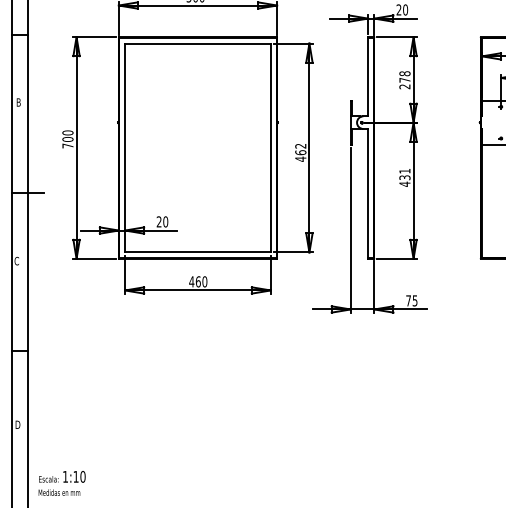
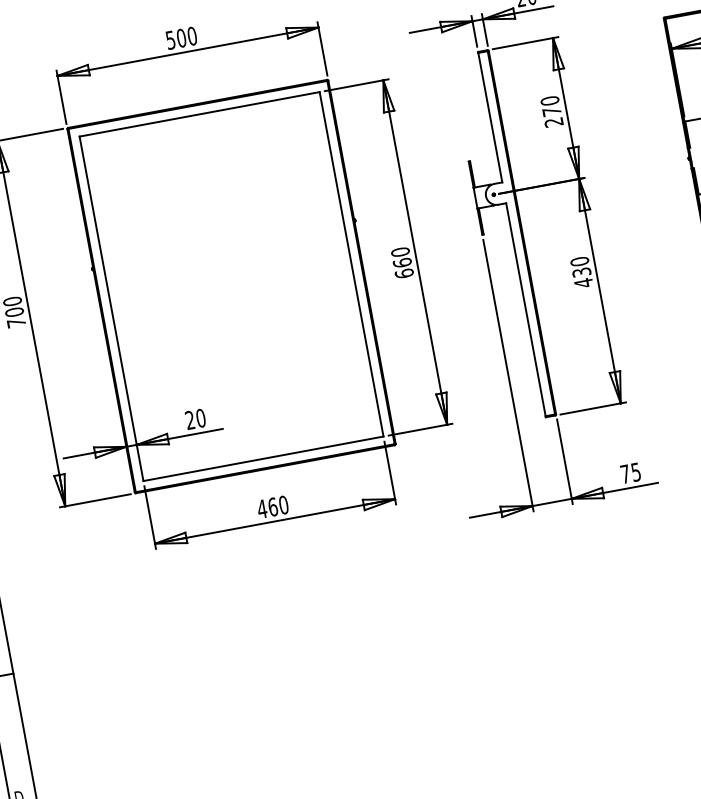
text: (404, 73) -> (549, 100), 278 -> 270
text: (300, 152) -> (401, 262), 462 -> 660
text: (404, 170) -> (578, 260), 431 -> 430

